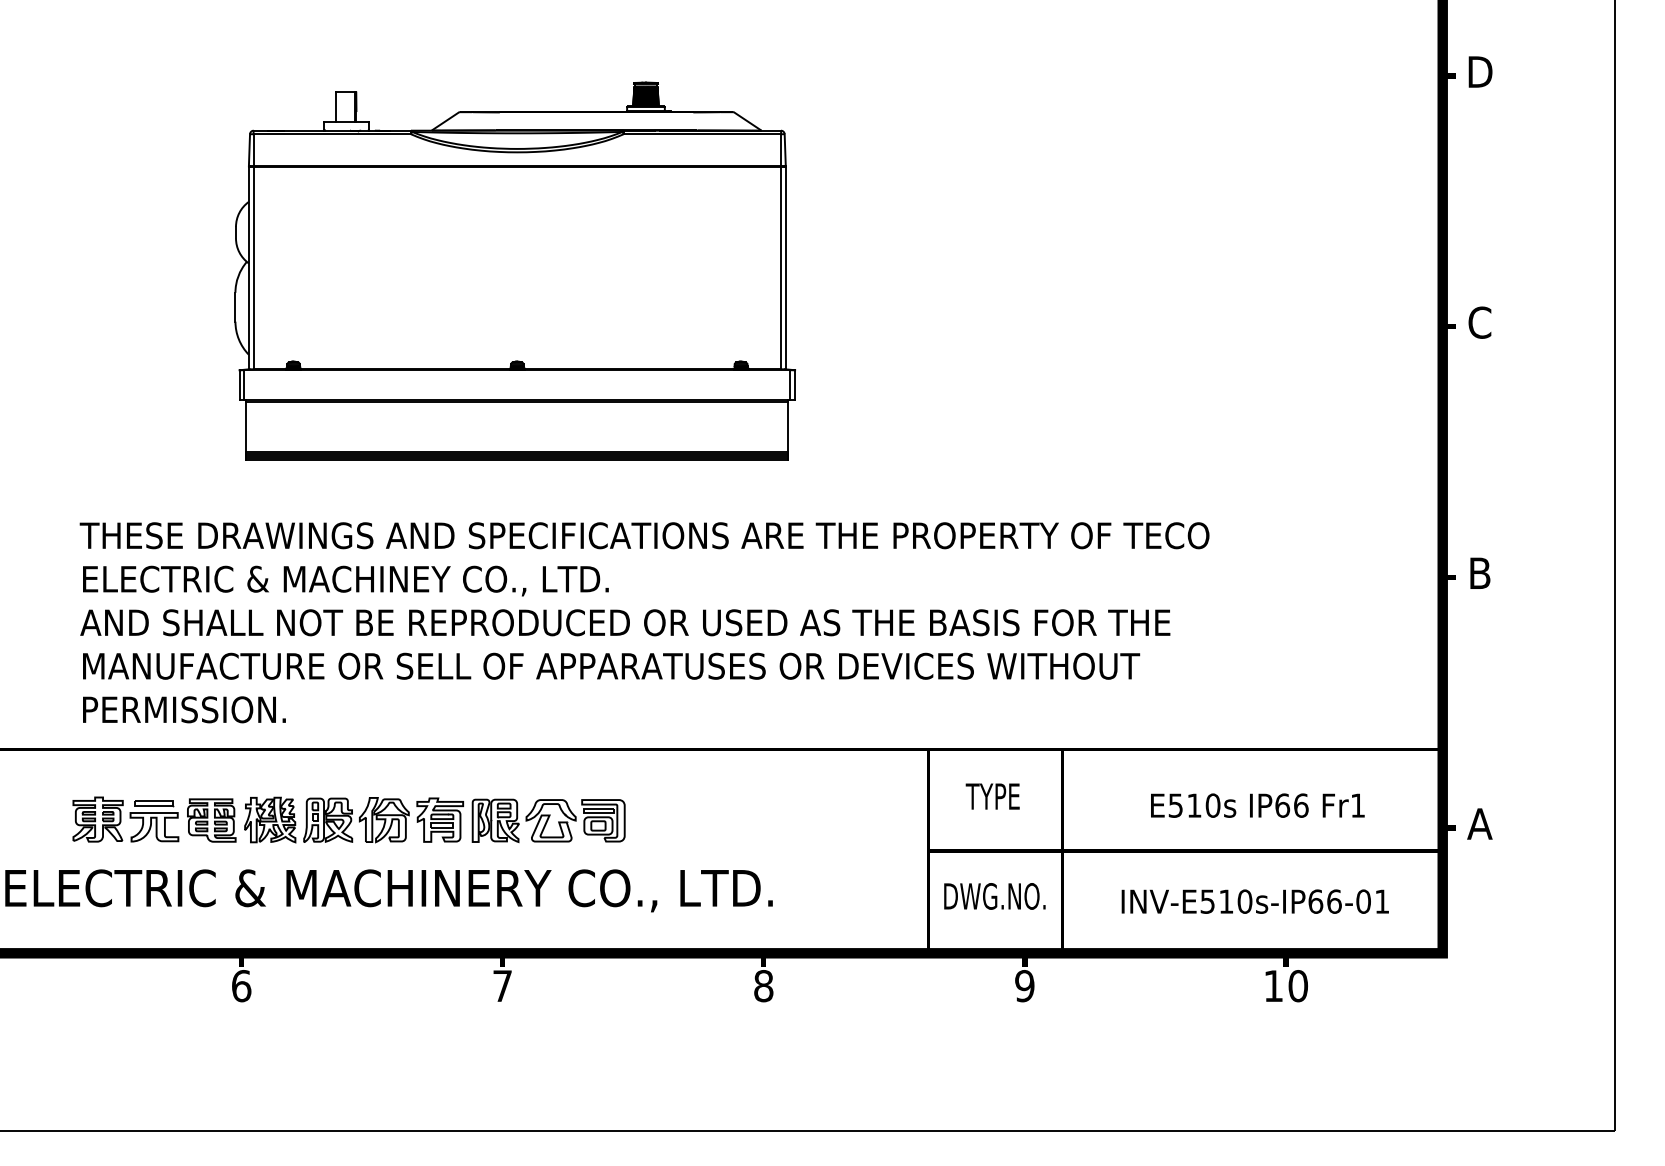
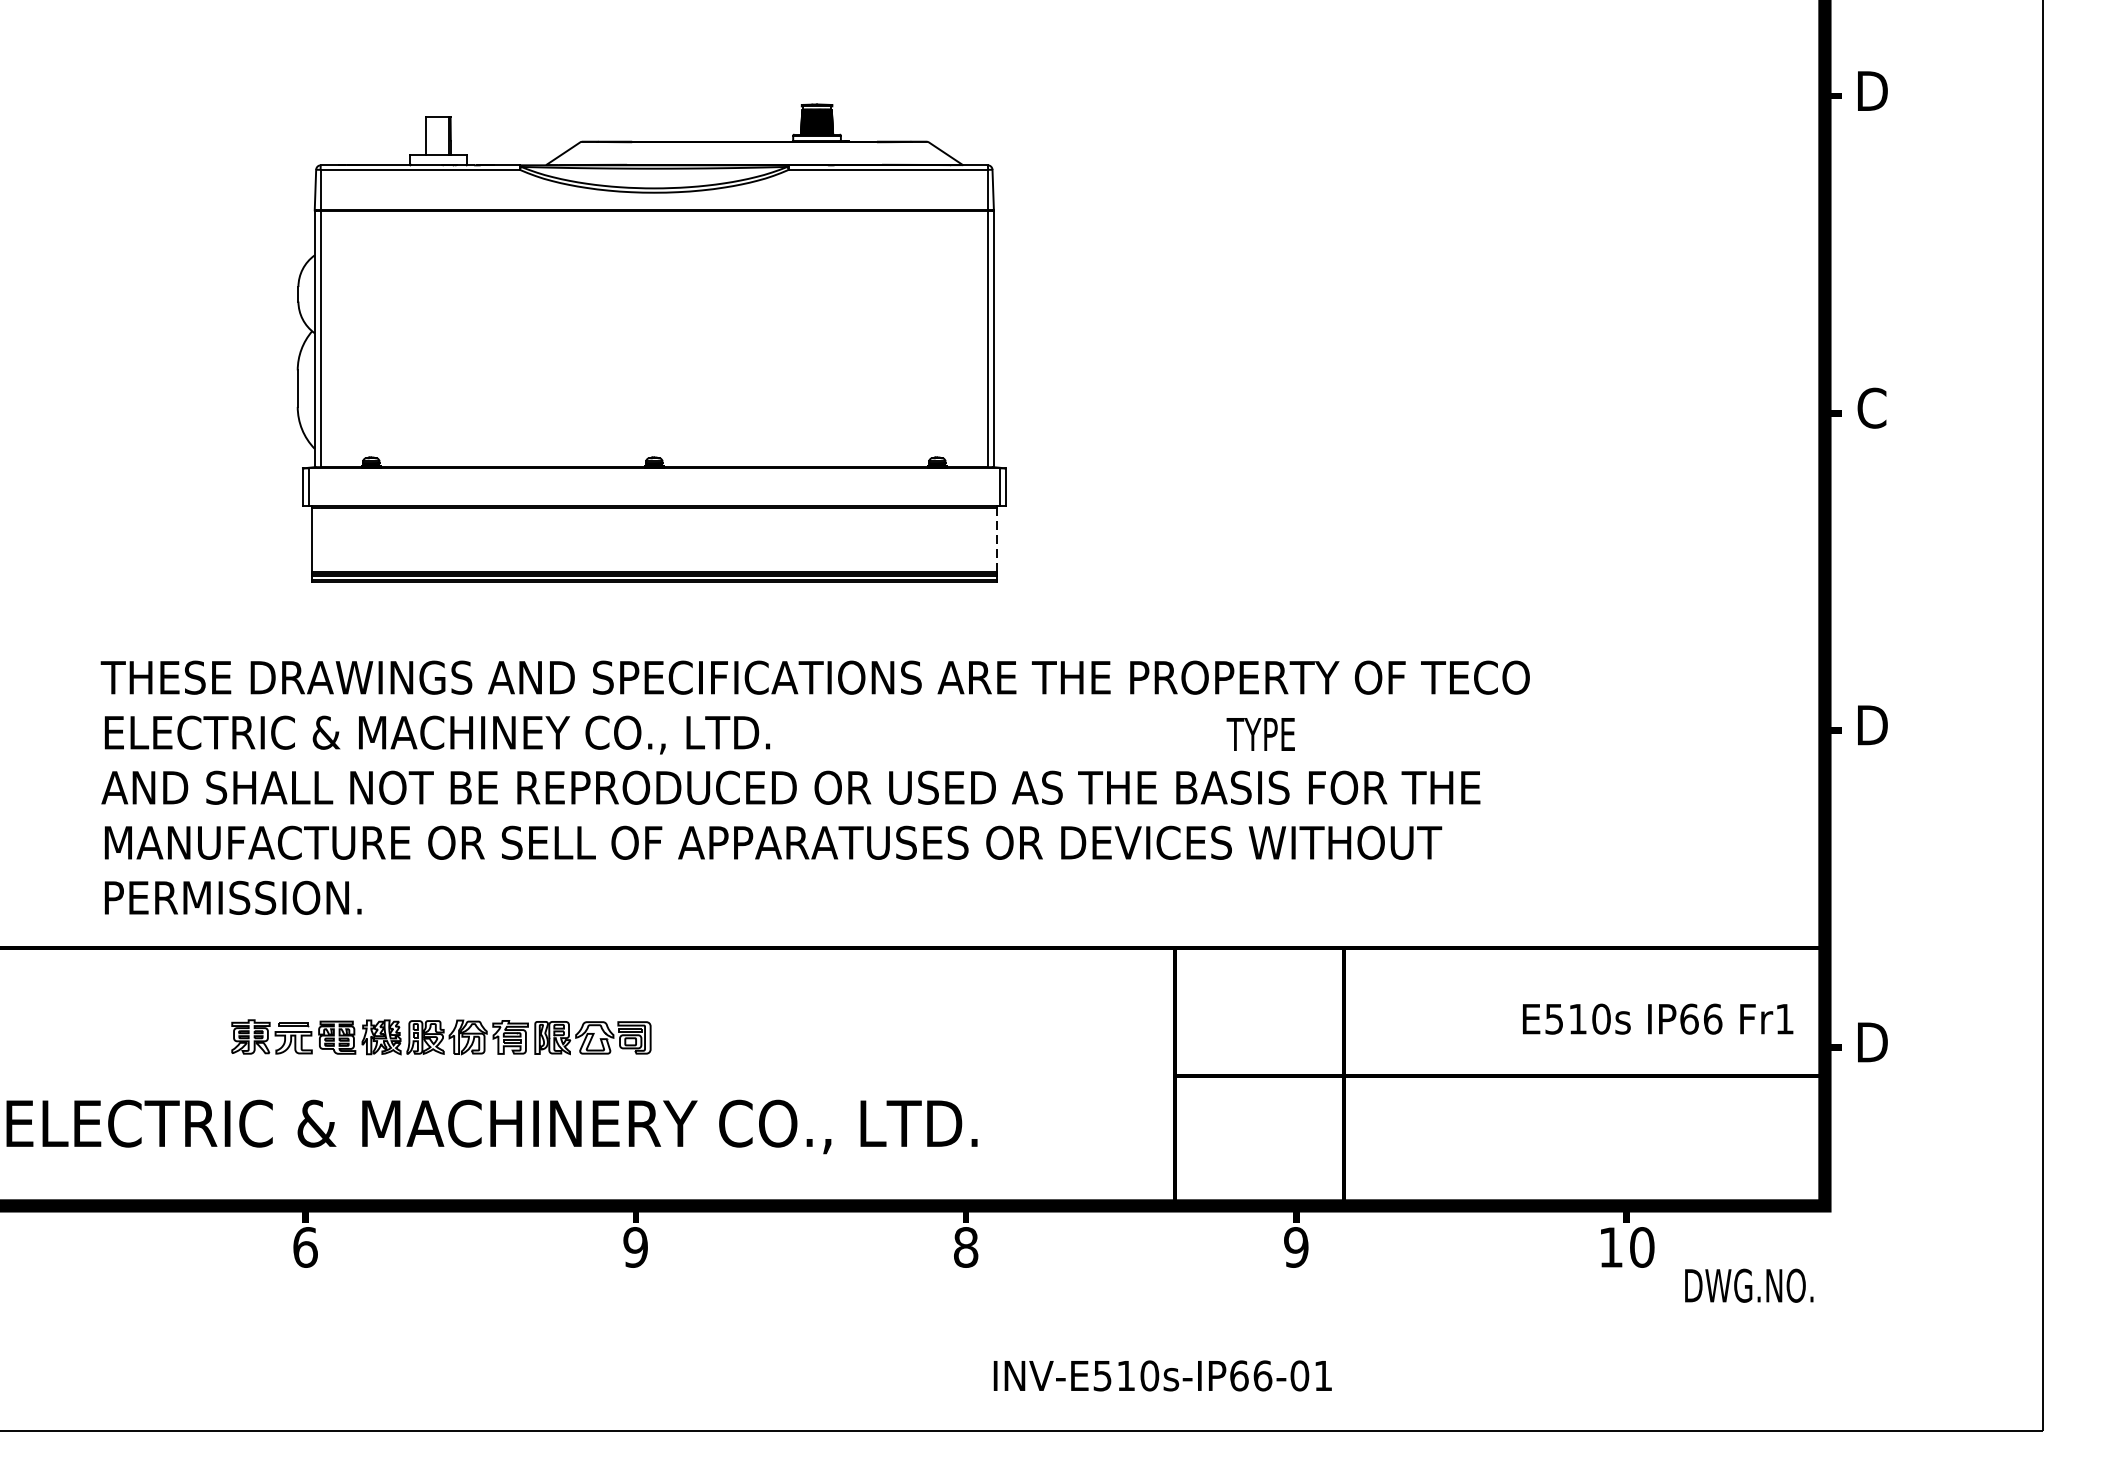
line: (788, 426) -> (997, 539), solid -> dashed
text: (1480, 572) -> (1872, 724), B -> D
text: (992, 796) -> (1260, 734), moved
text: (1257, 805) -> (1657, 1018), moved
part: (348, 819) -> (440, 1036), size x0.6
text: (1479, 823) -> (1871, 1041), A -> D
text: (994, 896) -> (1748, 1285), moved
text: (1254, 901) -> (1161, 1375), moved
text: (502, 986) -> (635, 1247), 7 -> 9

